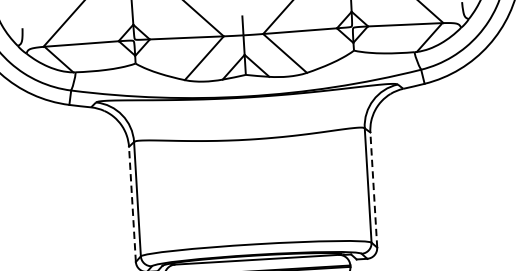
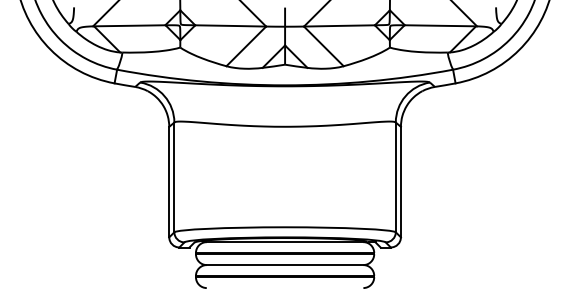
line: (373, 189) -> (400, 181), dashed -> solid
line: (132, 203) -> (169, 181), dashed -> solid

